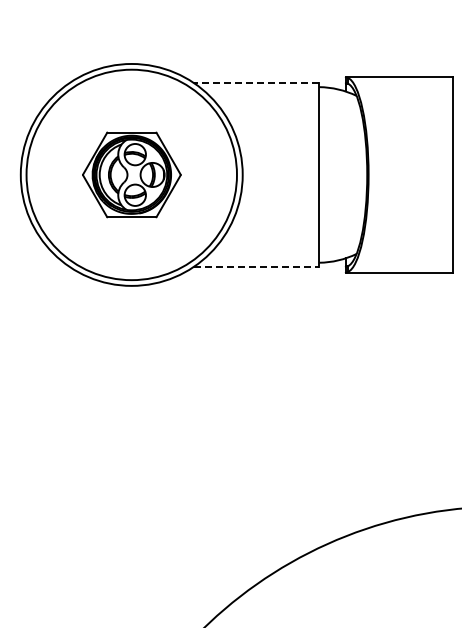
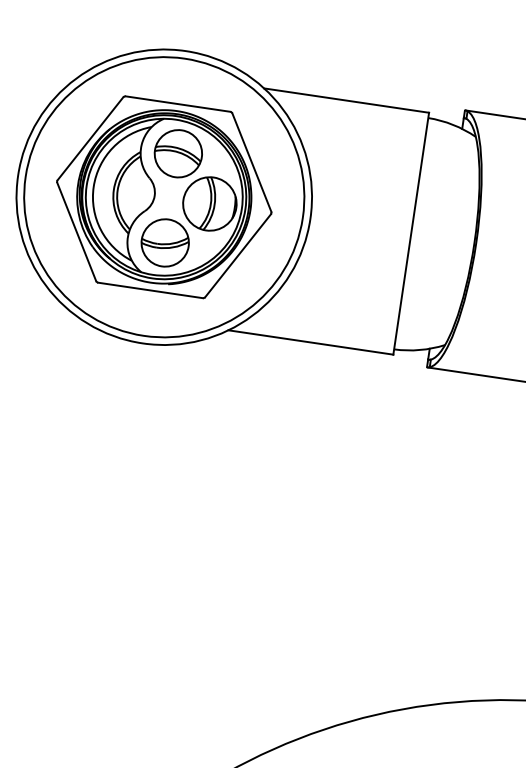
line: (256, 83) -> (346, 101), dashed -> solid
part: (131, 174) -> (164, 196), size x1.67
line: (256, 266) -> (310, 342), dashed -> solid

